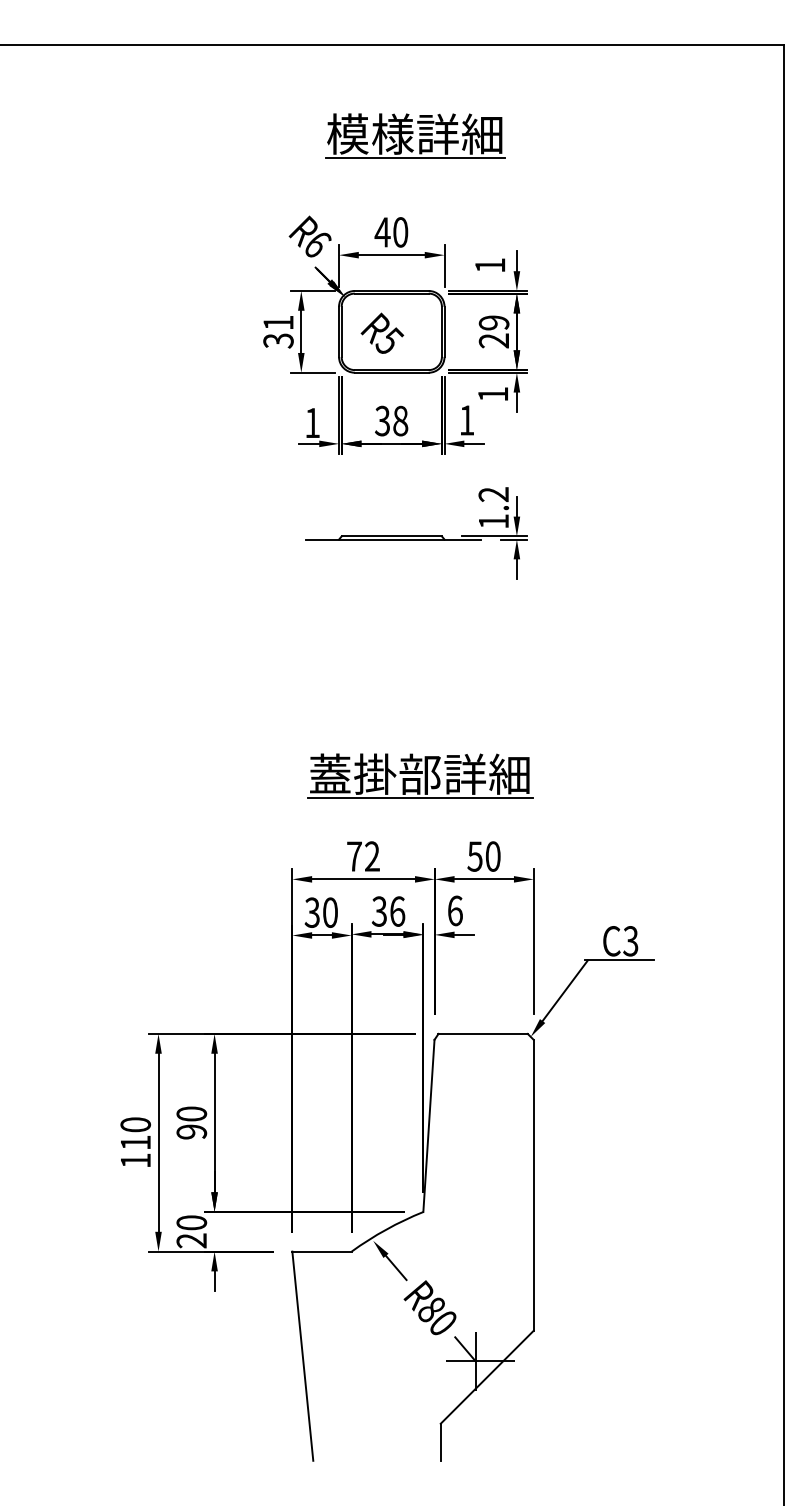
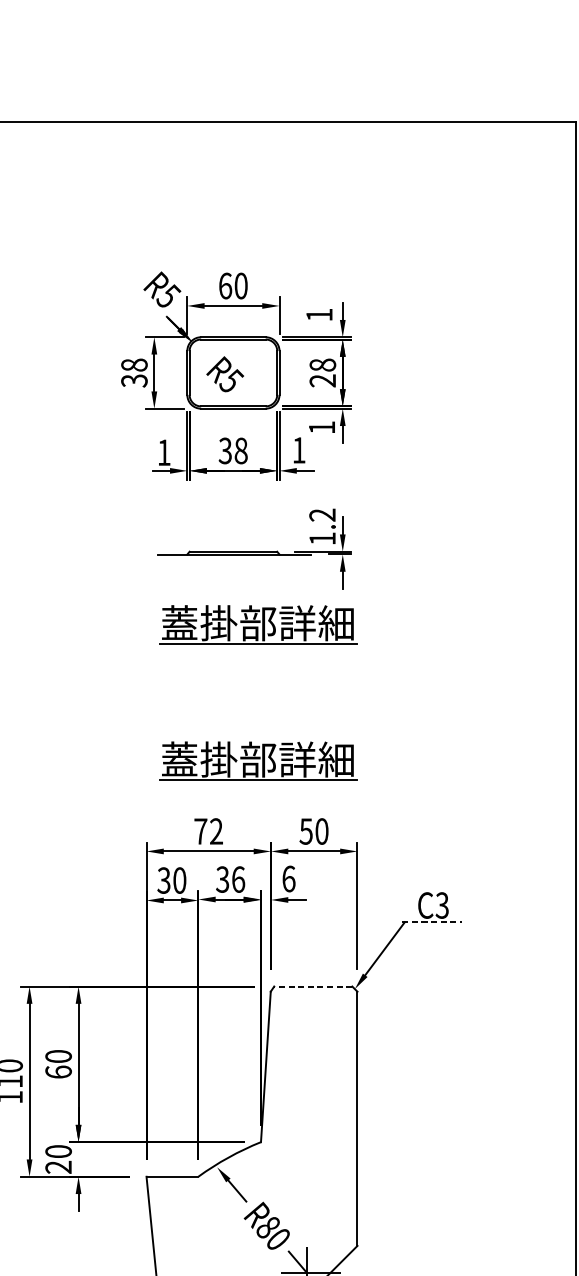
part: (415, 135) -> (254, 201), removed
text: (382, 232) -> (225, 286), 40 -> 60
text: (317, 243) -> (168, 295), R6 -> R5
text: (278, 322) -> (134, 364), 31 -> 38
text: (493, 322) -> (322, 364), 29 -> 28
part: (420, 619) -> (258, 624), added
line: (619, 960) -> (432, 922), solid -> dashed
line: (483, 1033) -> (313, 986), solid -> dashed
text: (191, 1131) -> (58, 1071), 90 -> 60

